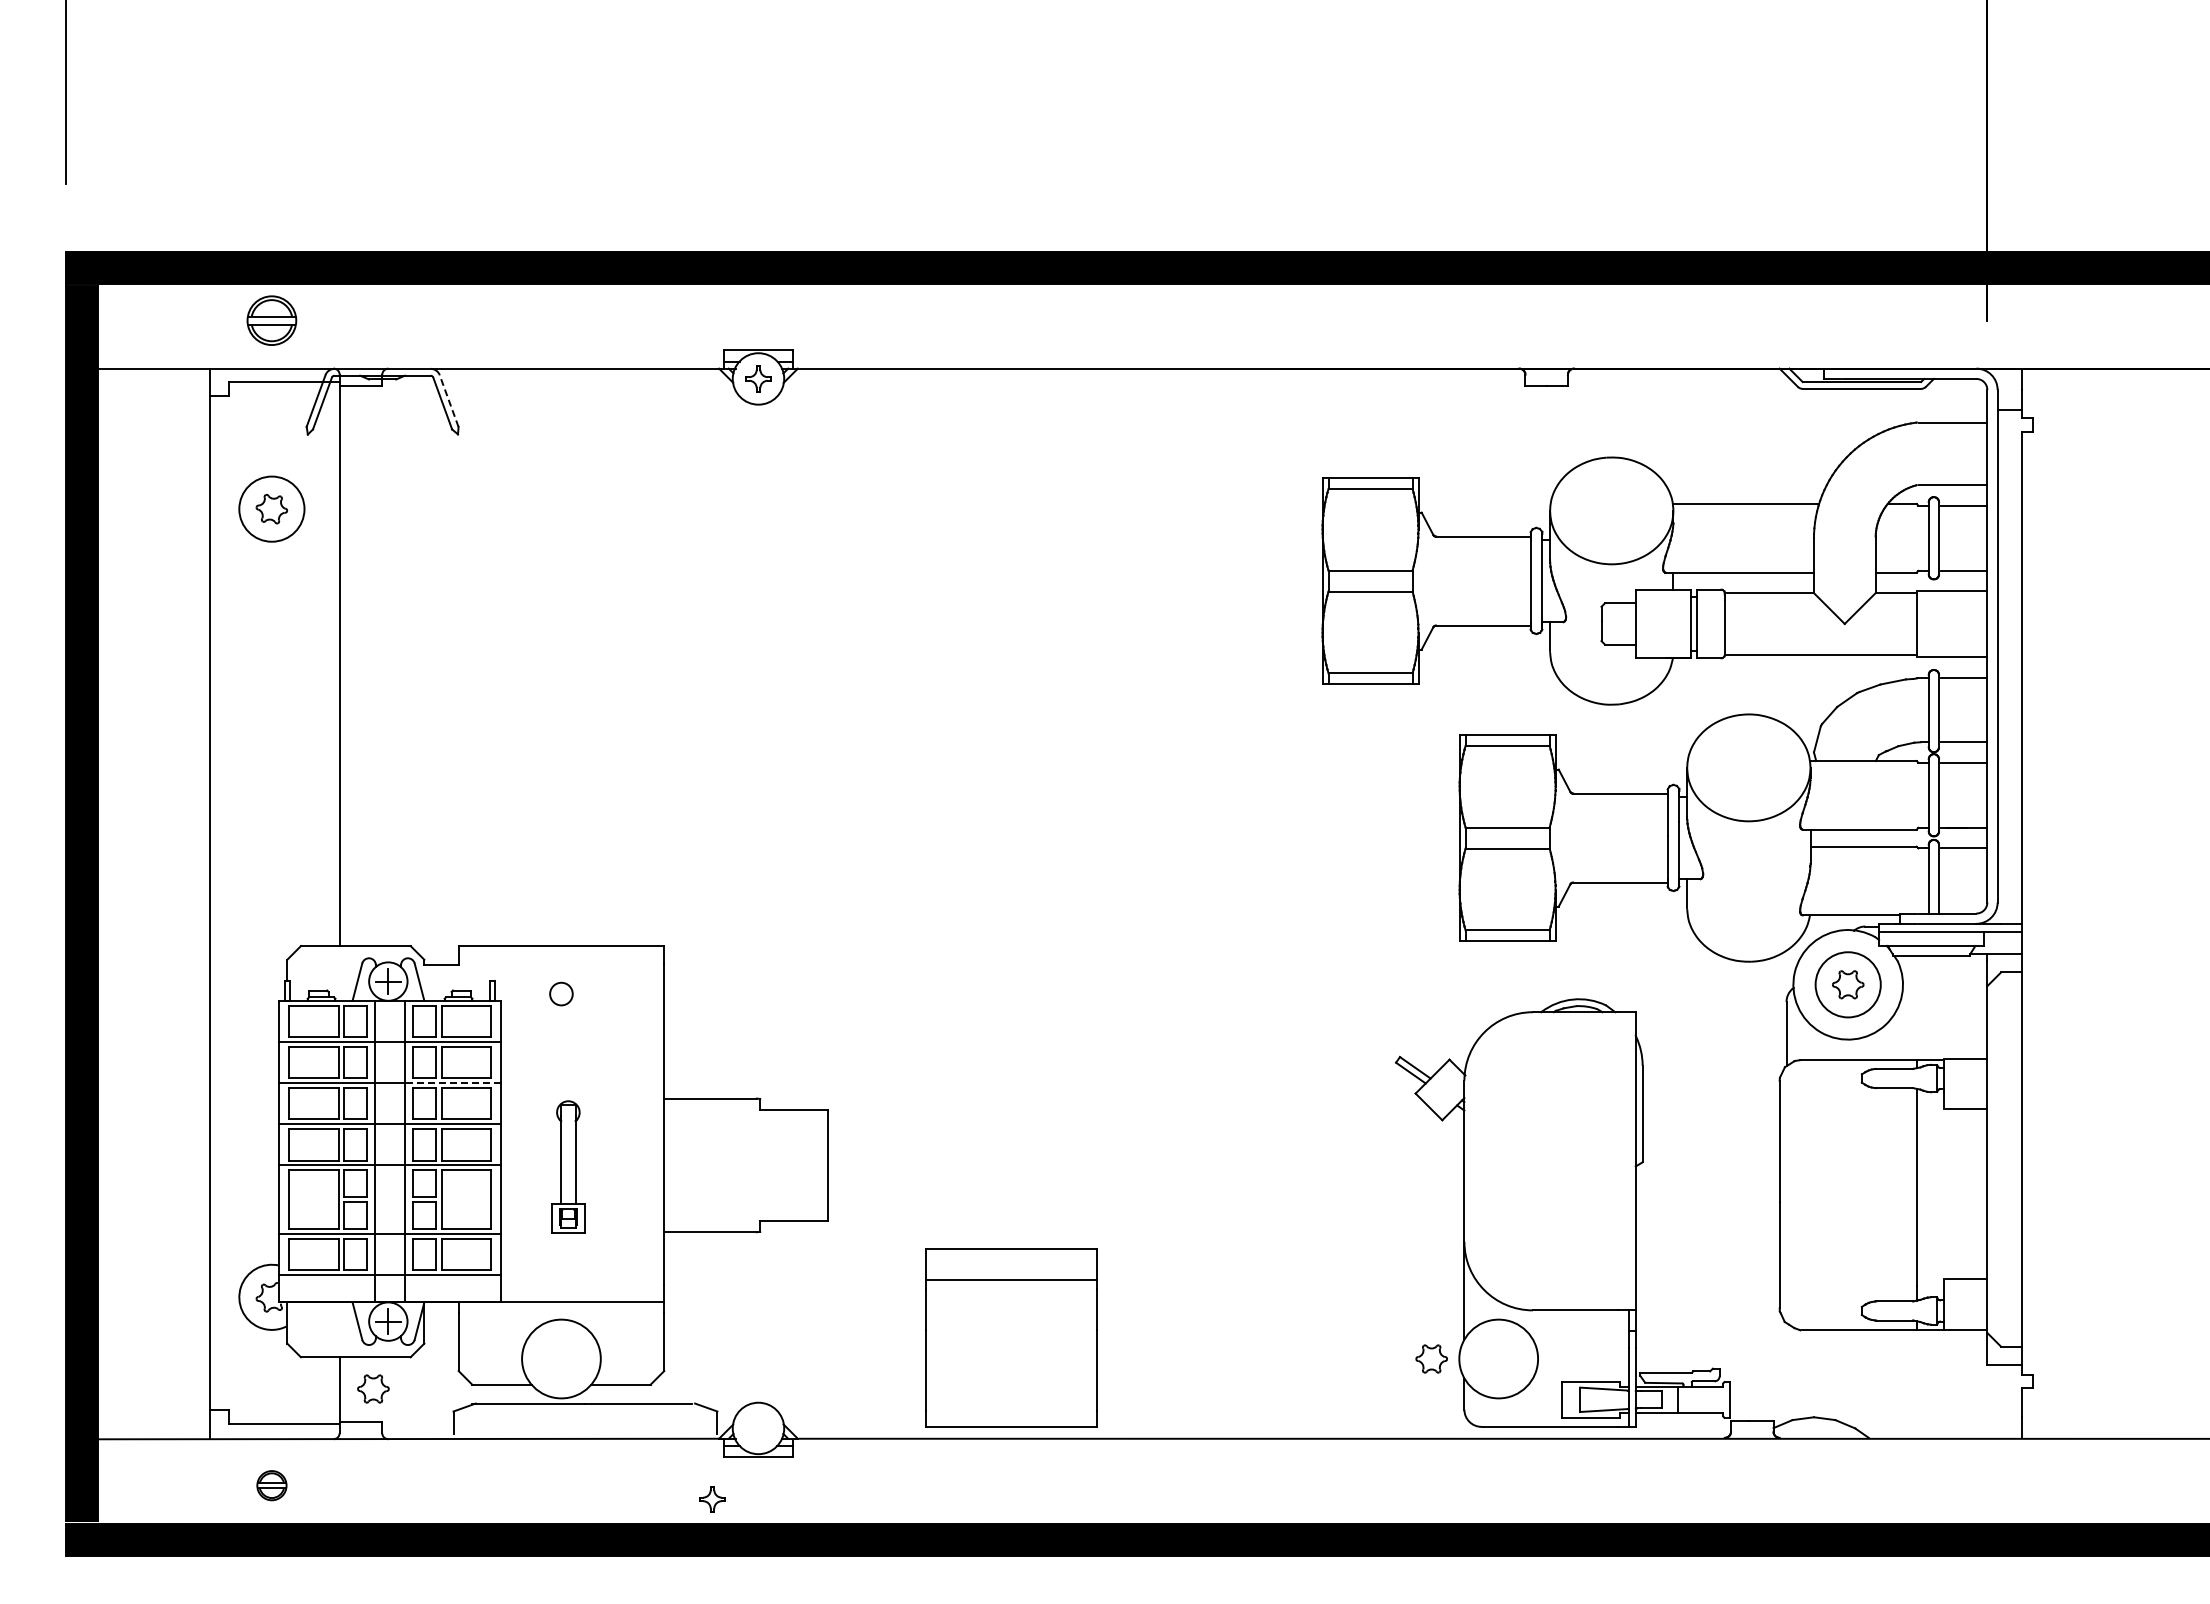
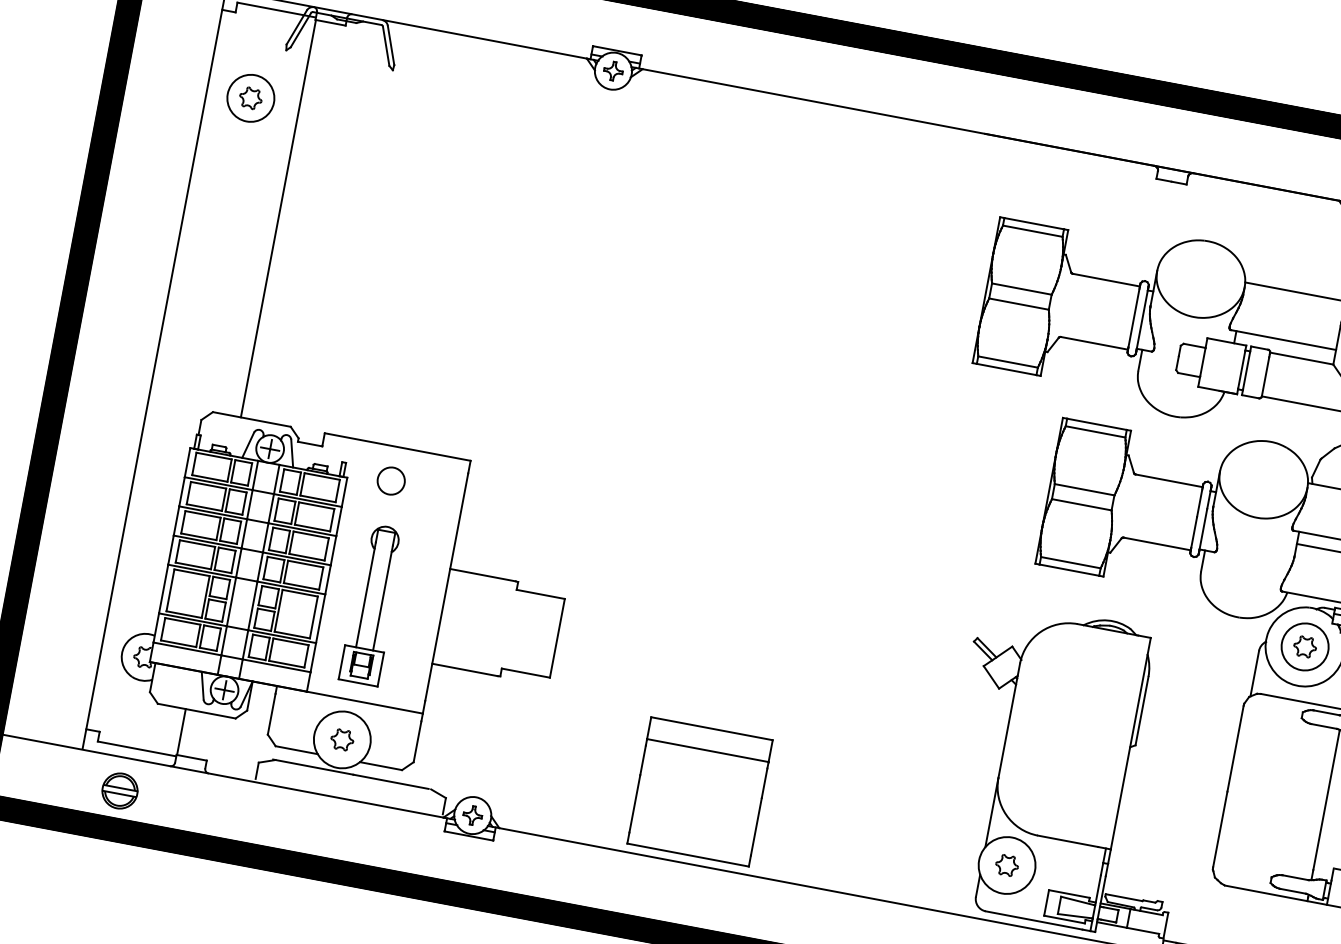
line: (449, 401) -> (391, 45), dashed -> solid
circle: (561, 993) -> (391, 480), size x1.67
line: (452, 1083) -> (301, 529), dashed -> solid
part: (568, 1166) -> (373, 604), size x1.67
part: (1011, 1337) -> (699, 791), moved
part: (1431, 1358) -> (1007, 865), moved
part: (373, 1388) -> (342, 739), moved
part: (271, 1485) -> (119, 790), size x1.67
part: (712, 1499) -> (472, 815), moved

